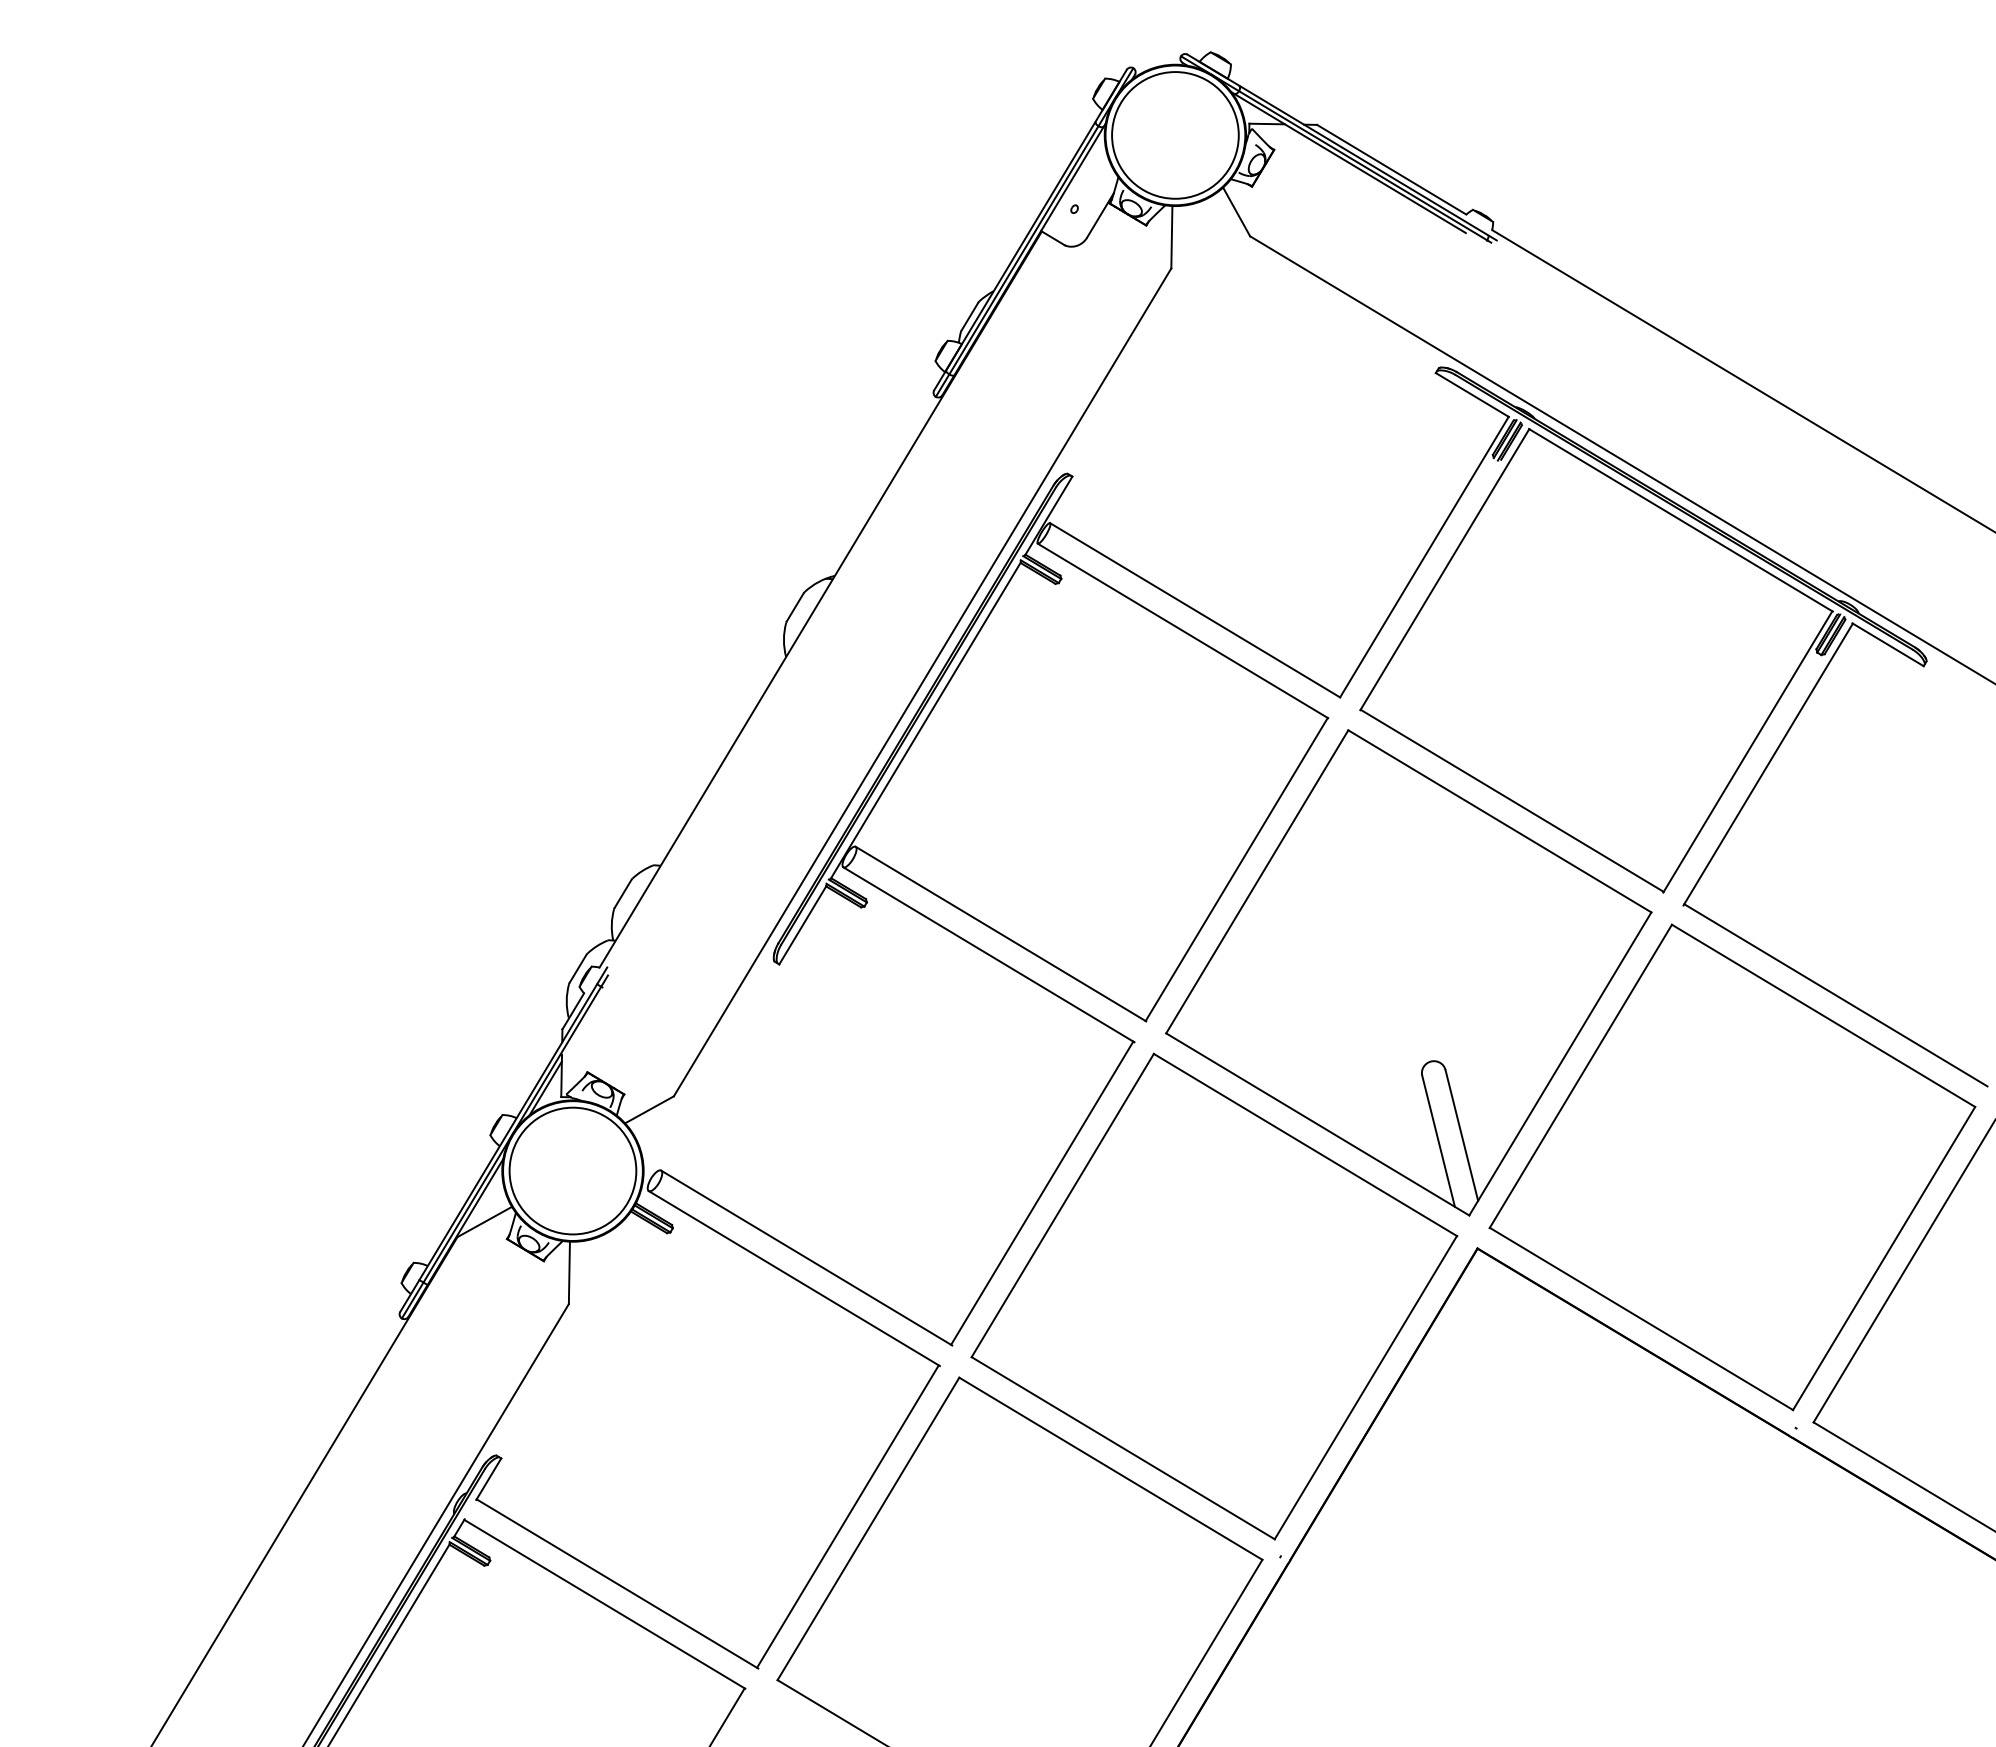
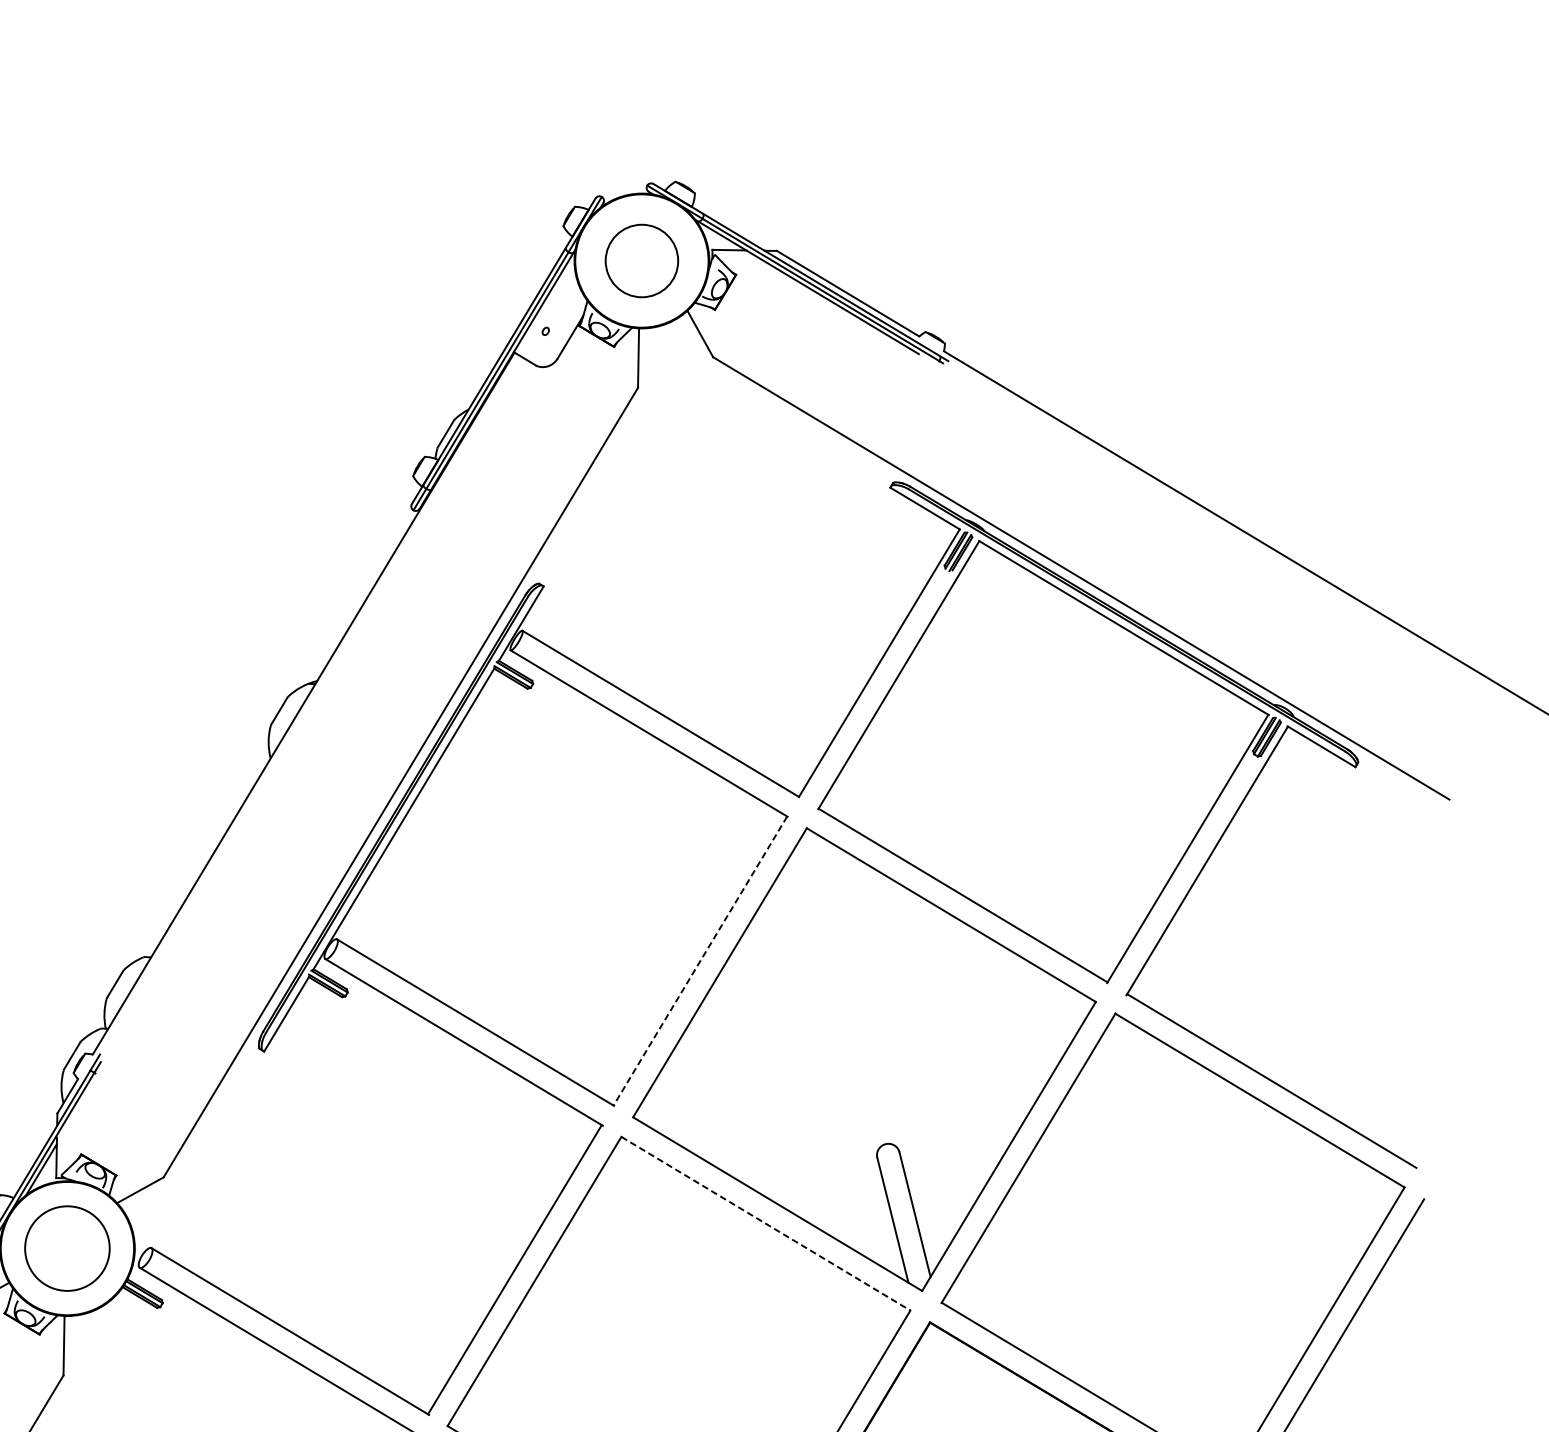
circle: (1175, 135) -> (642, 261), size x0.6
line: (1236, 869) -> (700, 961), solid -> dashed
line: (1305, 1145) -> (765, 1224), solid -> dashed
circle: (572, 1170) -> (66, 1248), size x0.7

